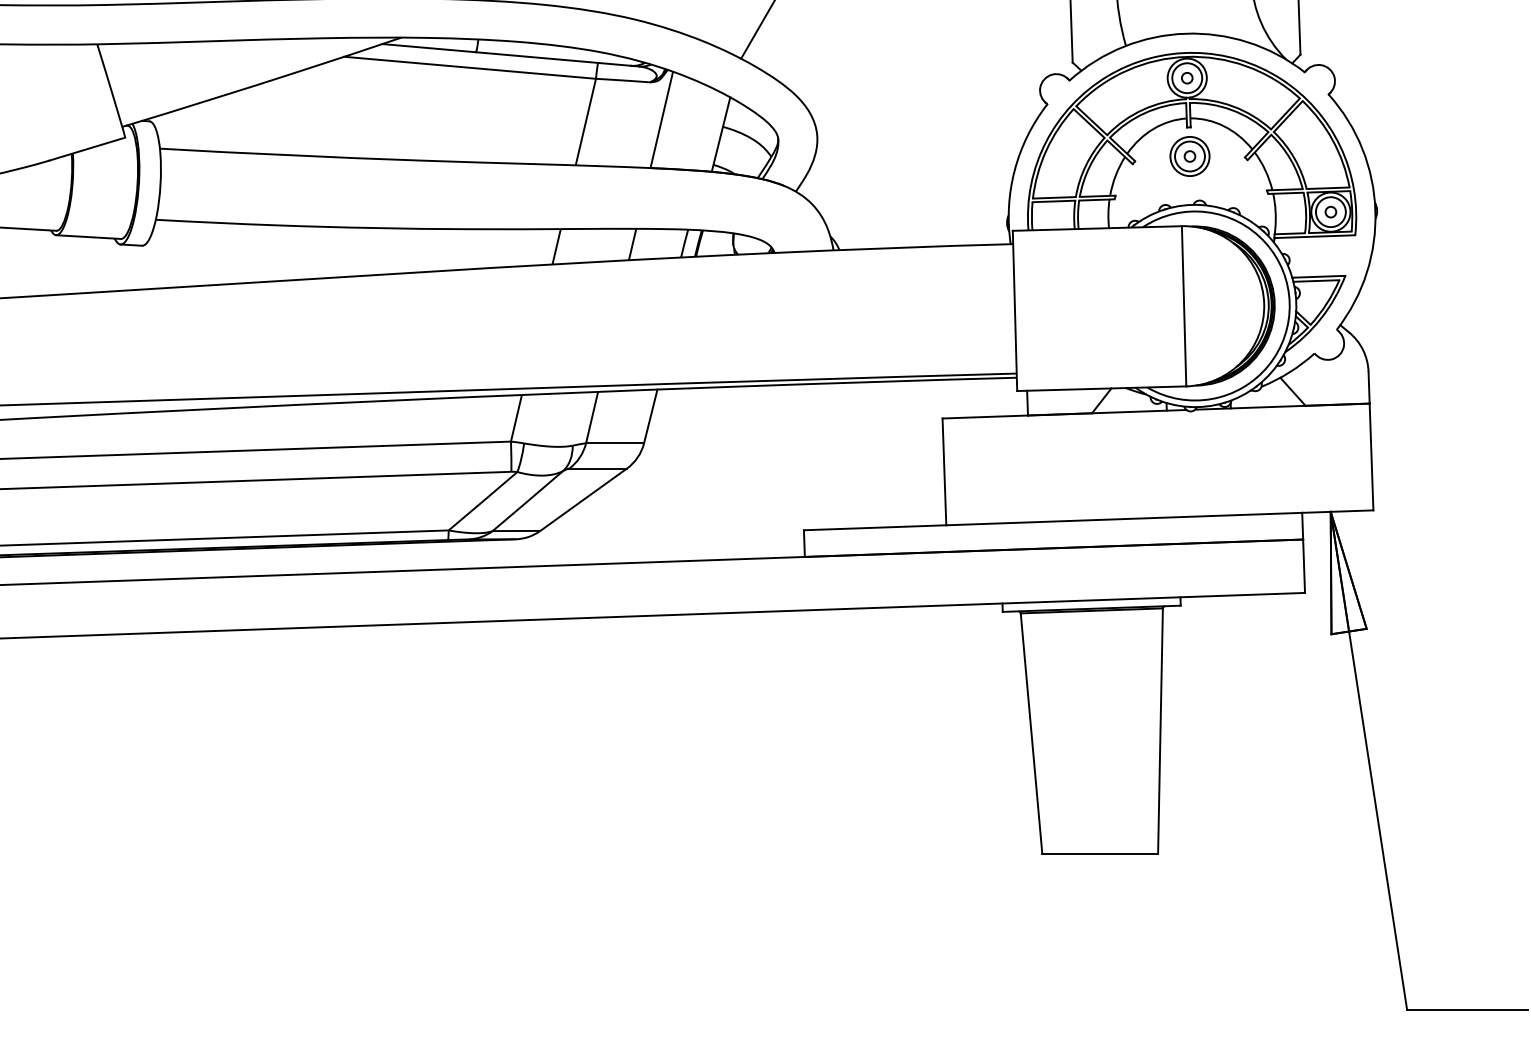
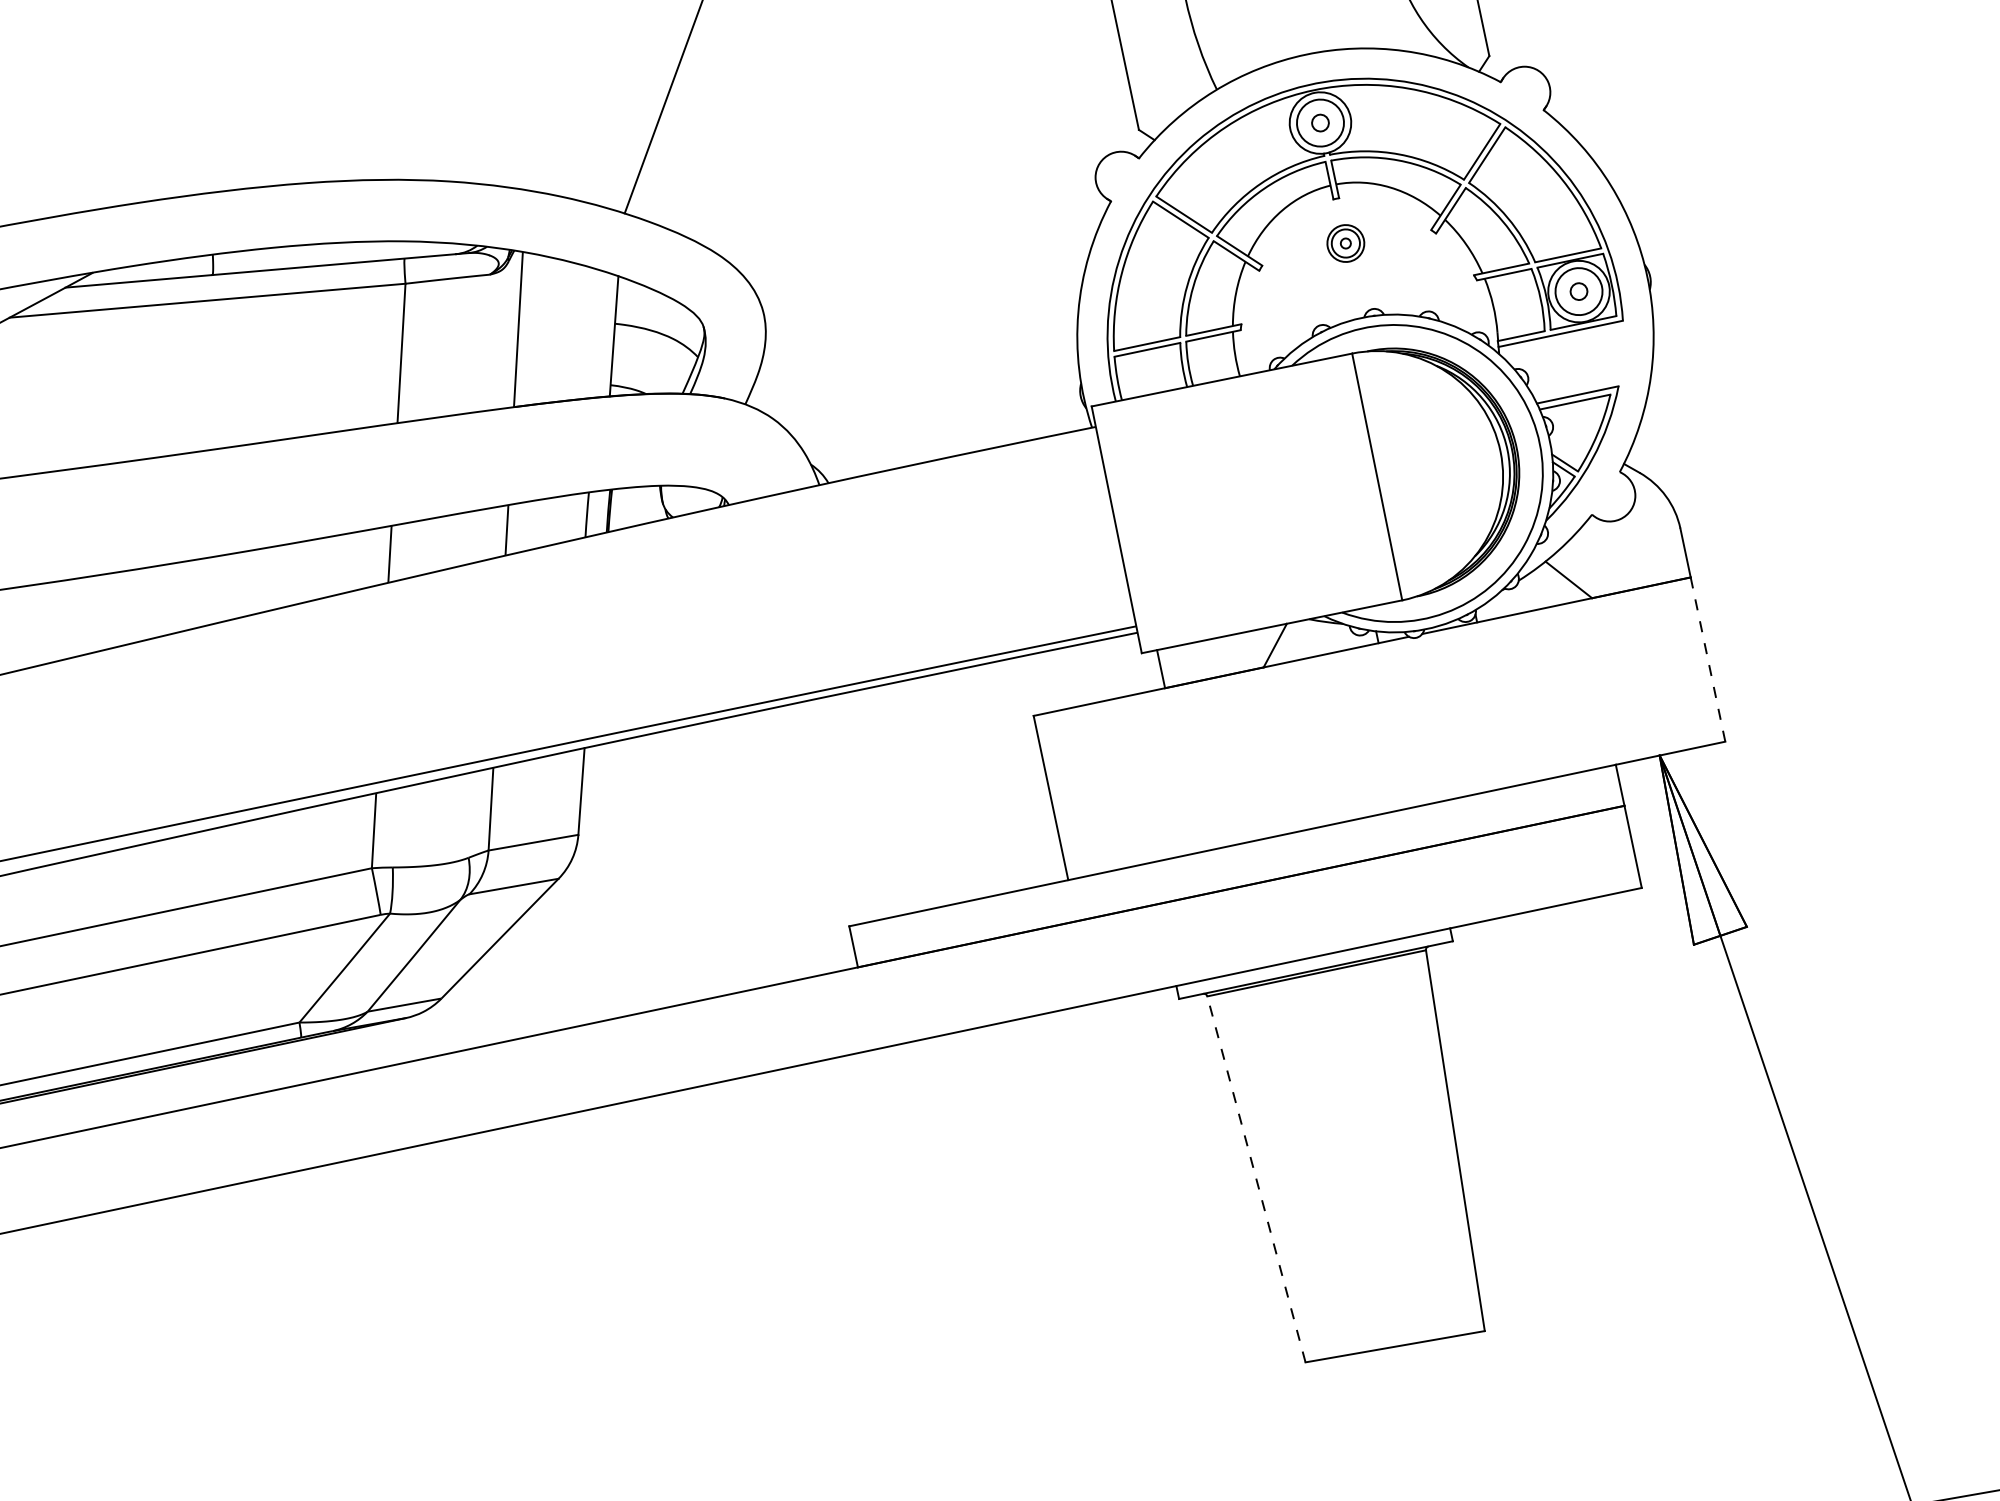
part: (1189, 156) -> (1345, 243), size x0.6
line: (1371, 457) -> (1708, 660), solid -> dashed
line: (1031, 733) -> (1256, 1179), solid -> dashed

